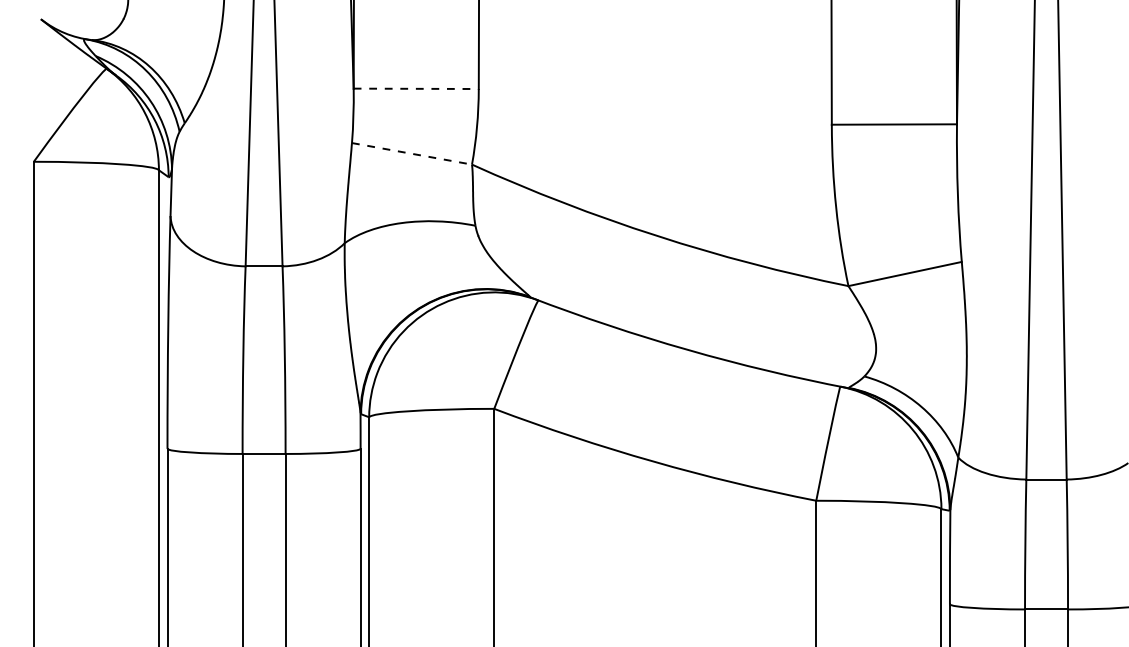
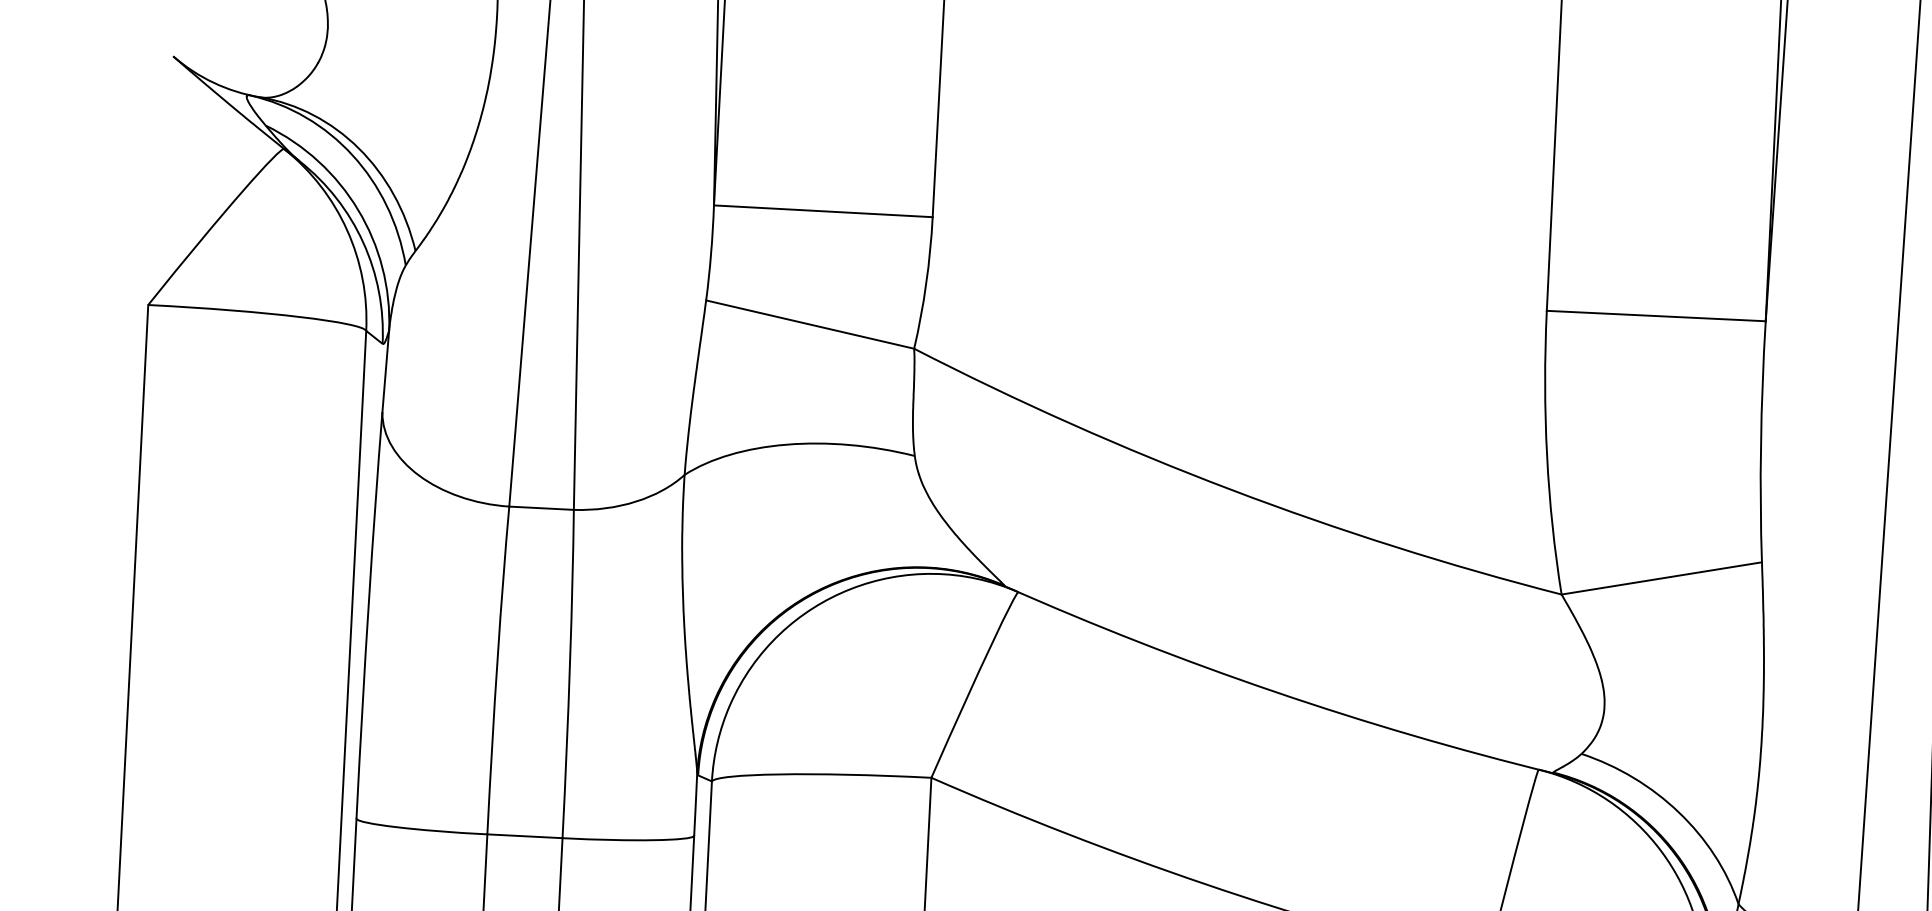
line: (416, 88) -> (823, 210), dashed -> solid
line: (412, 153) -> (811, 324), dashed -> solid

